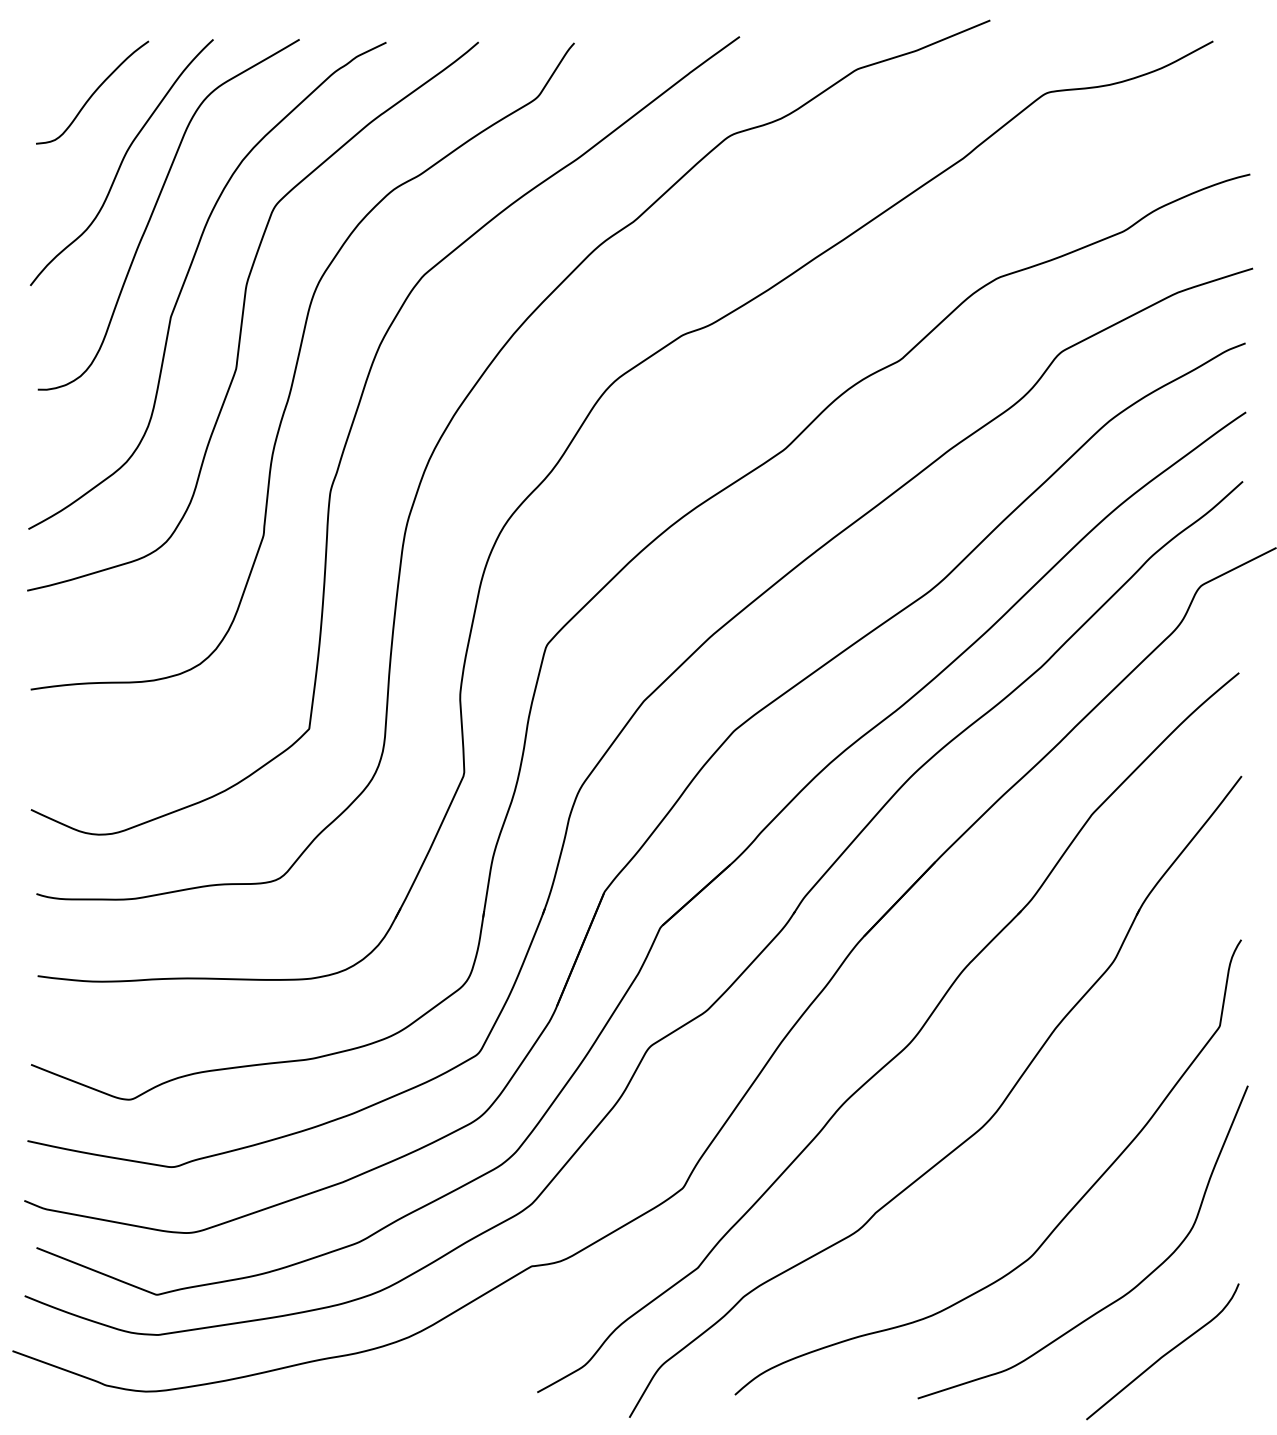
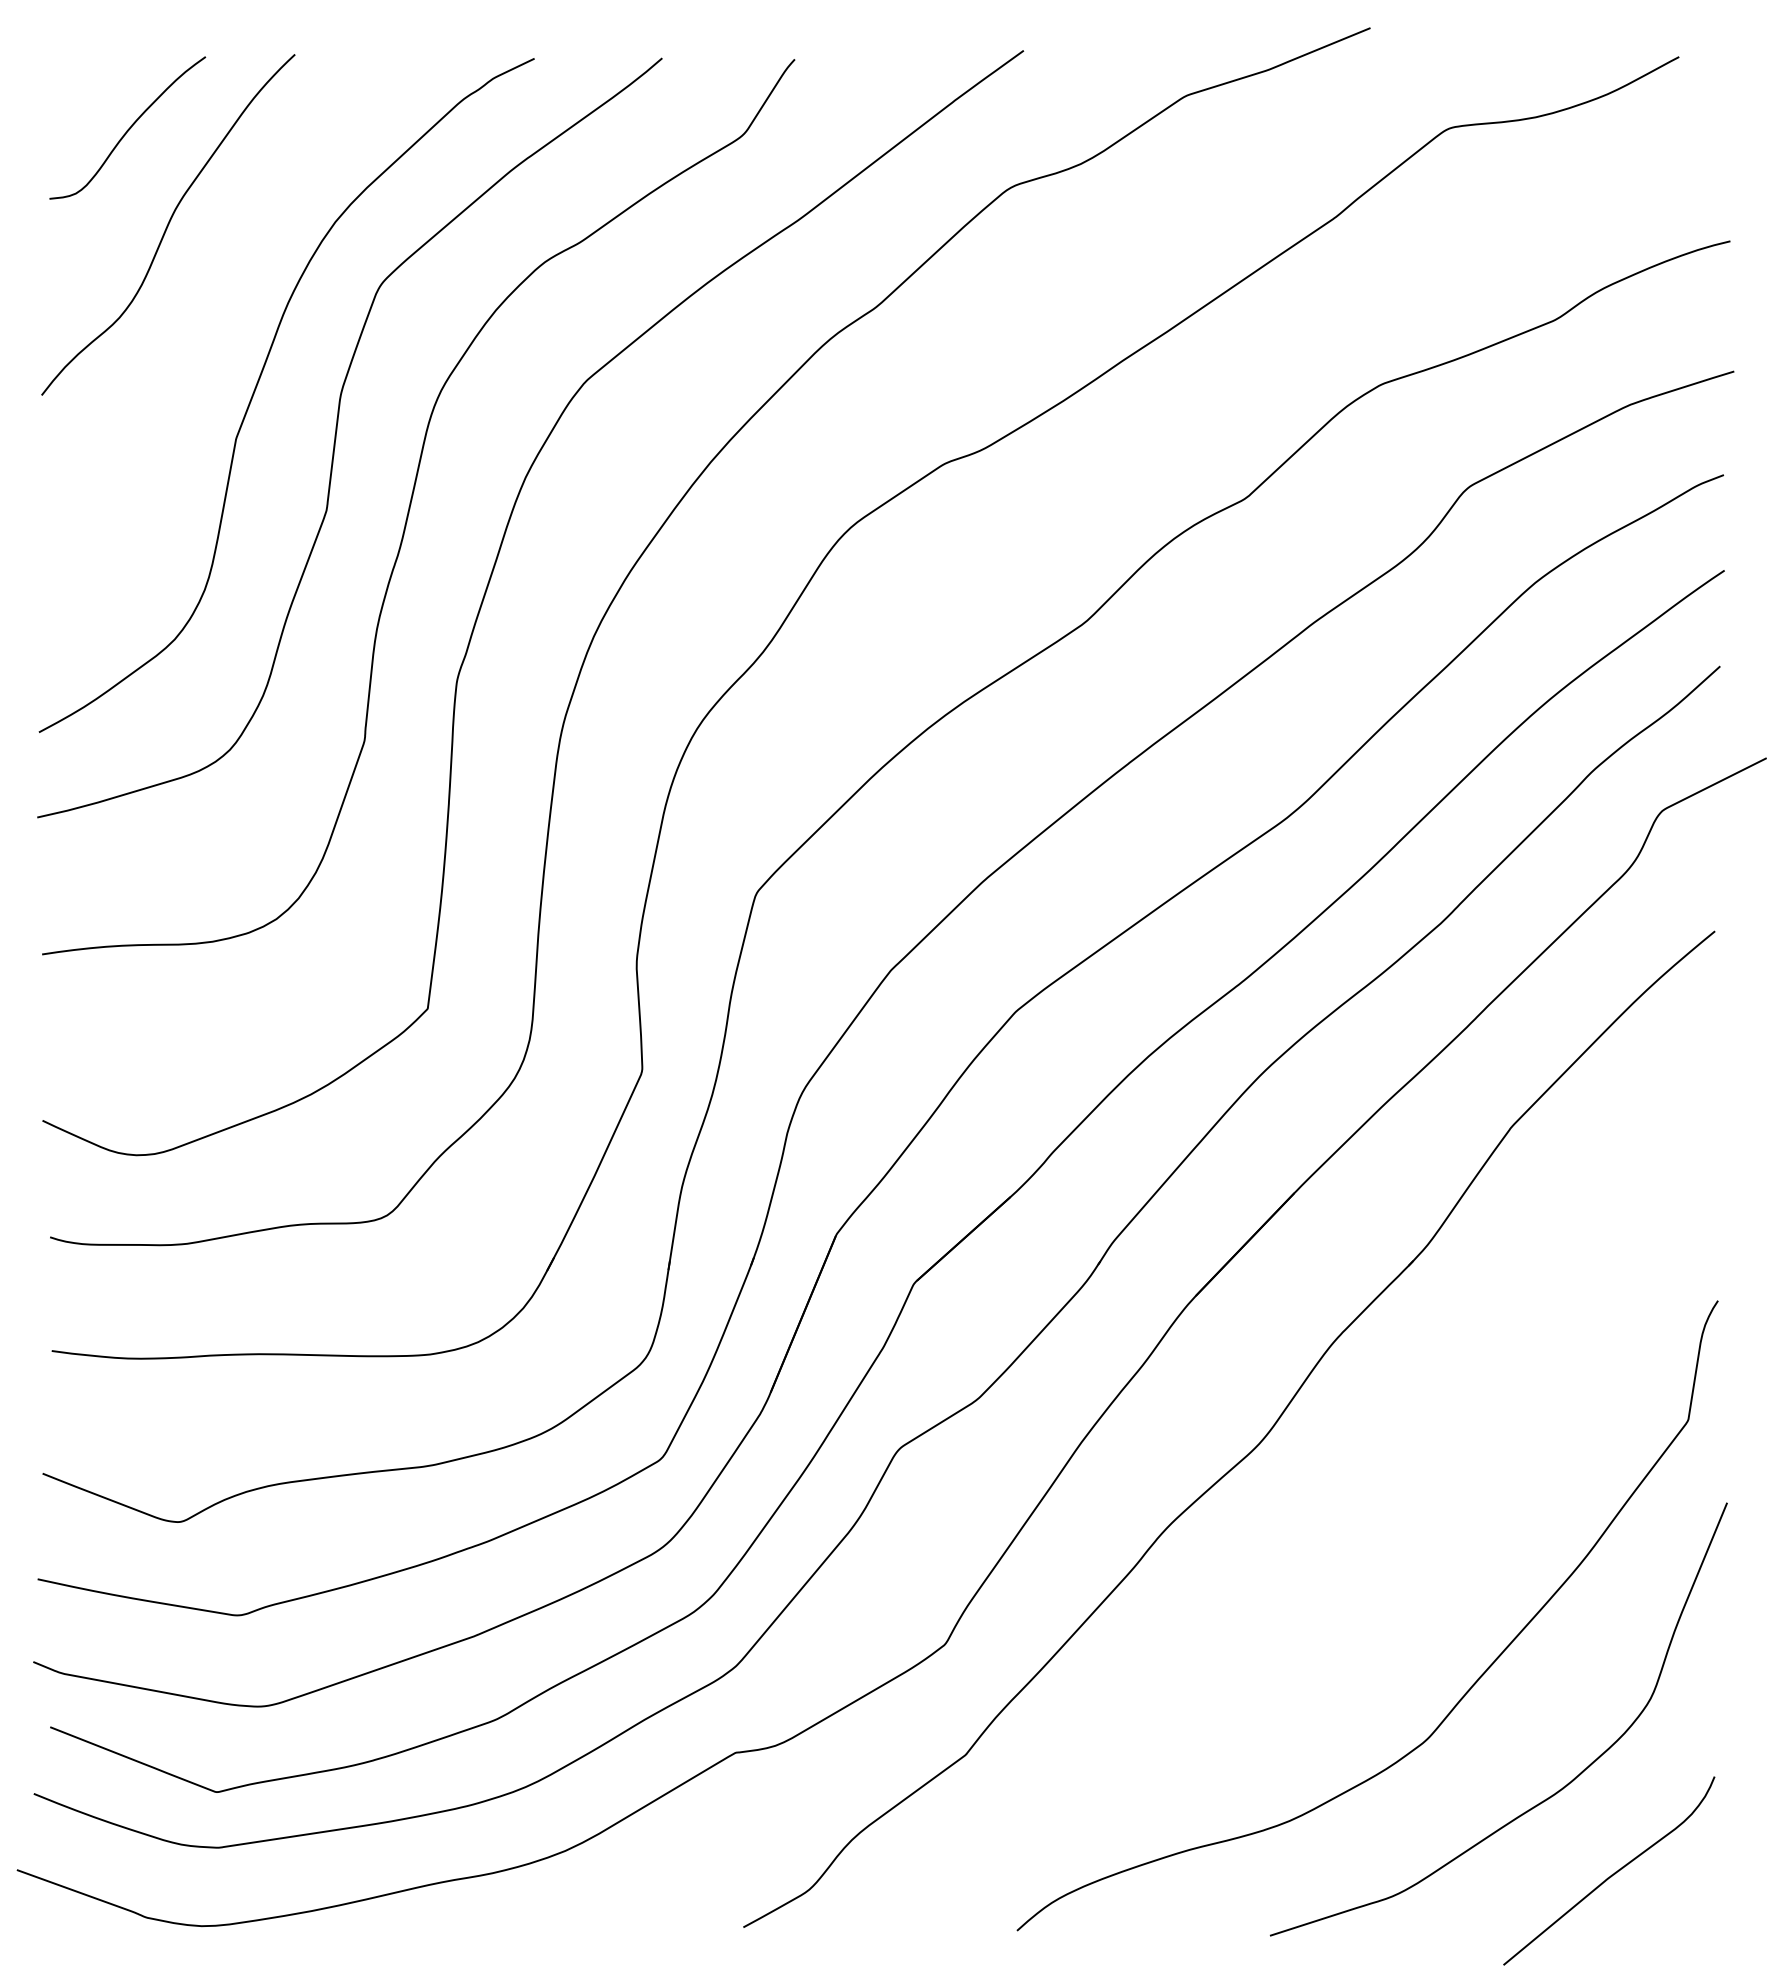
curve: (155, 208) -> (214, 288), removed
part: (968, 1137) -> (1340, 1574), removed

